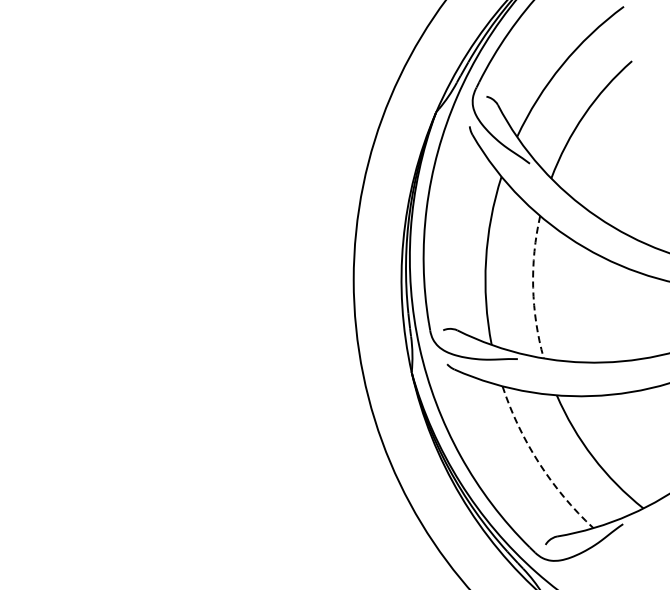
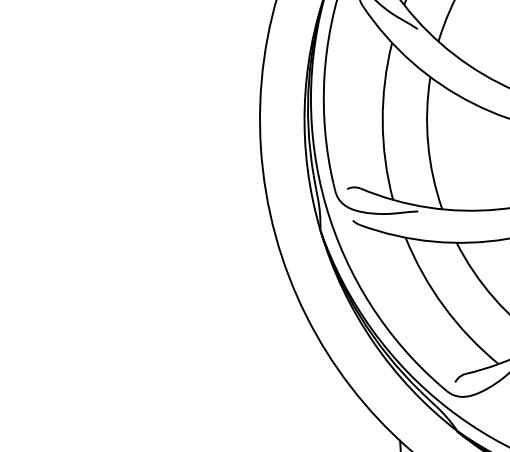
arc: (533, 287) -> (428, 143), dashed -> solid
arc: (539, 462) -> (444, 306), dashed -> solid

